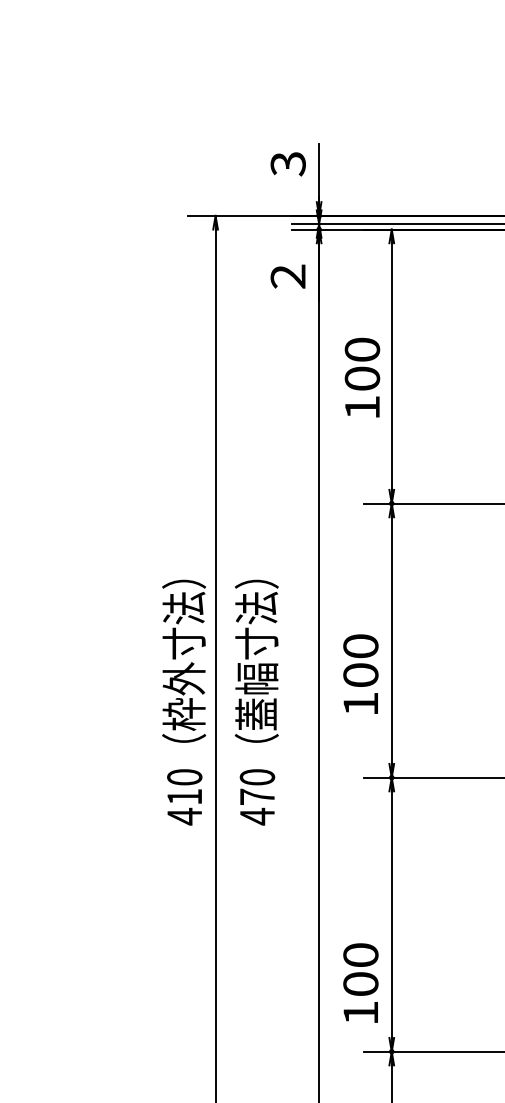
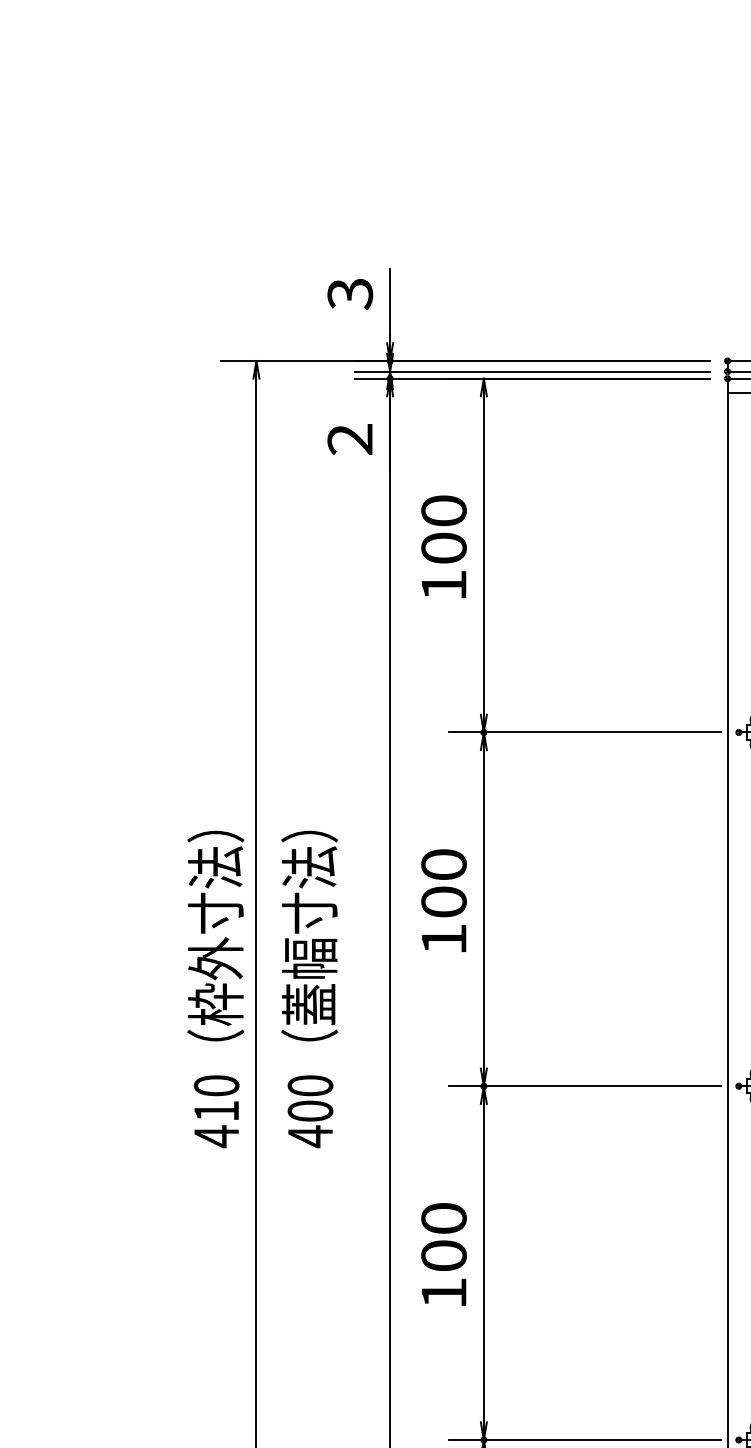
text: (362, 377) -> (443, 546), moved
text: (360, 674) -> (443, 900), moved
text: (257, 796) -> (310, 1110), 470 -> 400
text: (360, 983) -> (443, 1254), moved

